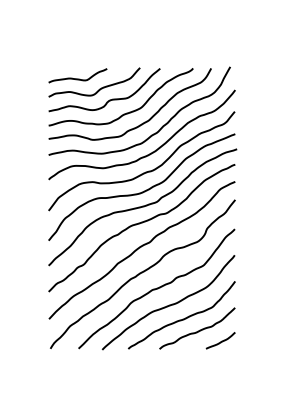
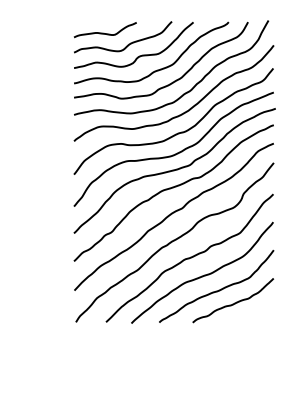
curve: (221, 340) -> (259, 313), removed

